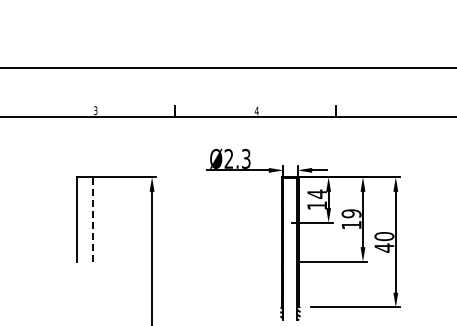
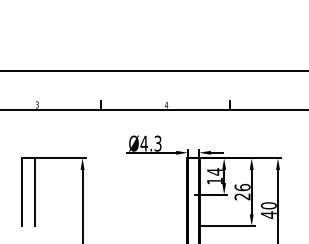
text: (228, 158) -> (143, 143), Ø2.3 -> Ø4.3
line: (92, 219) -> (34, 192), dashed -> solid
text: (351, 219) -> (242, 192), 19 -> 26

